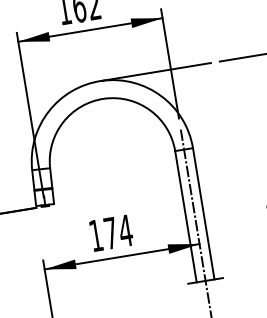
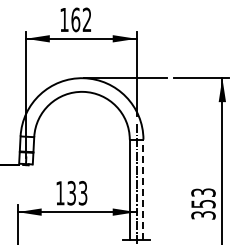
line: (203, 213) -> (143, 189), solid -> dashed
text: (118, 231) -> (77, 192), 174 -> 133

